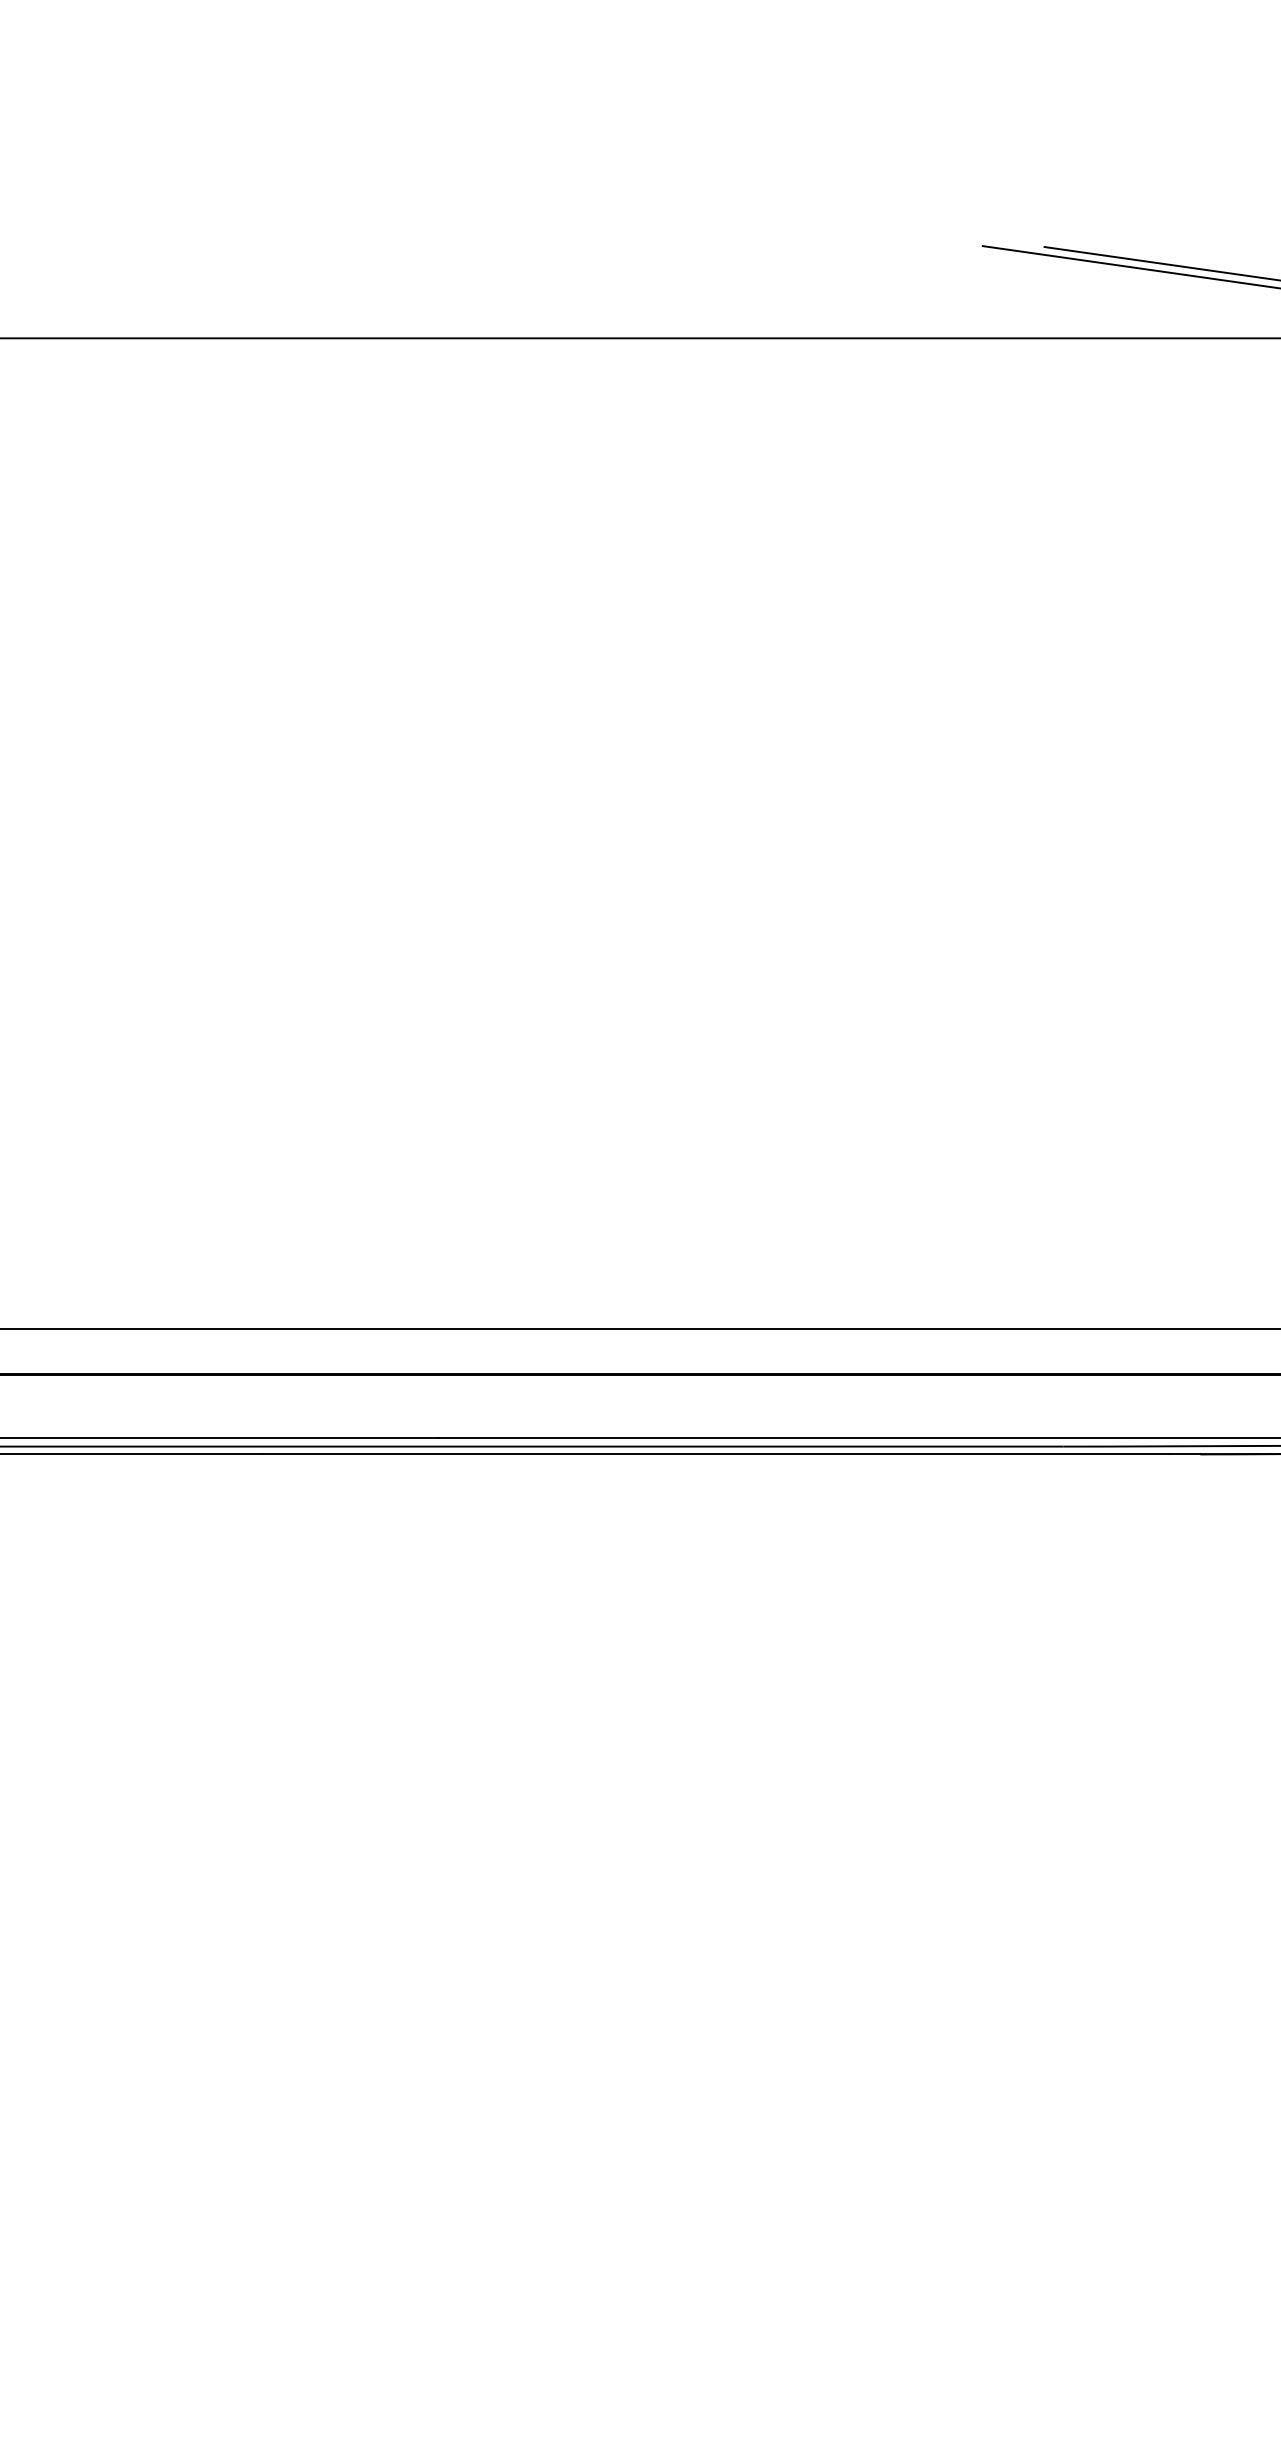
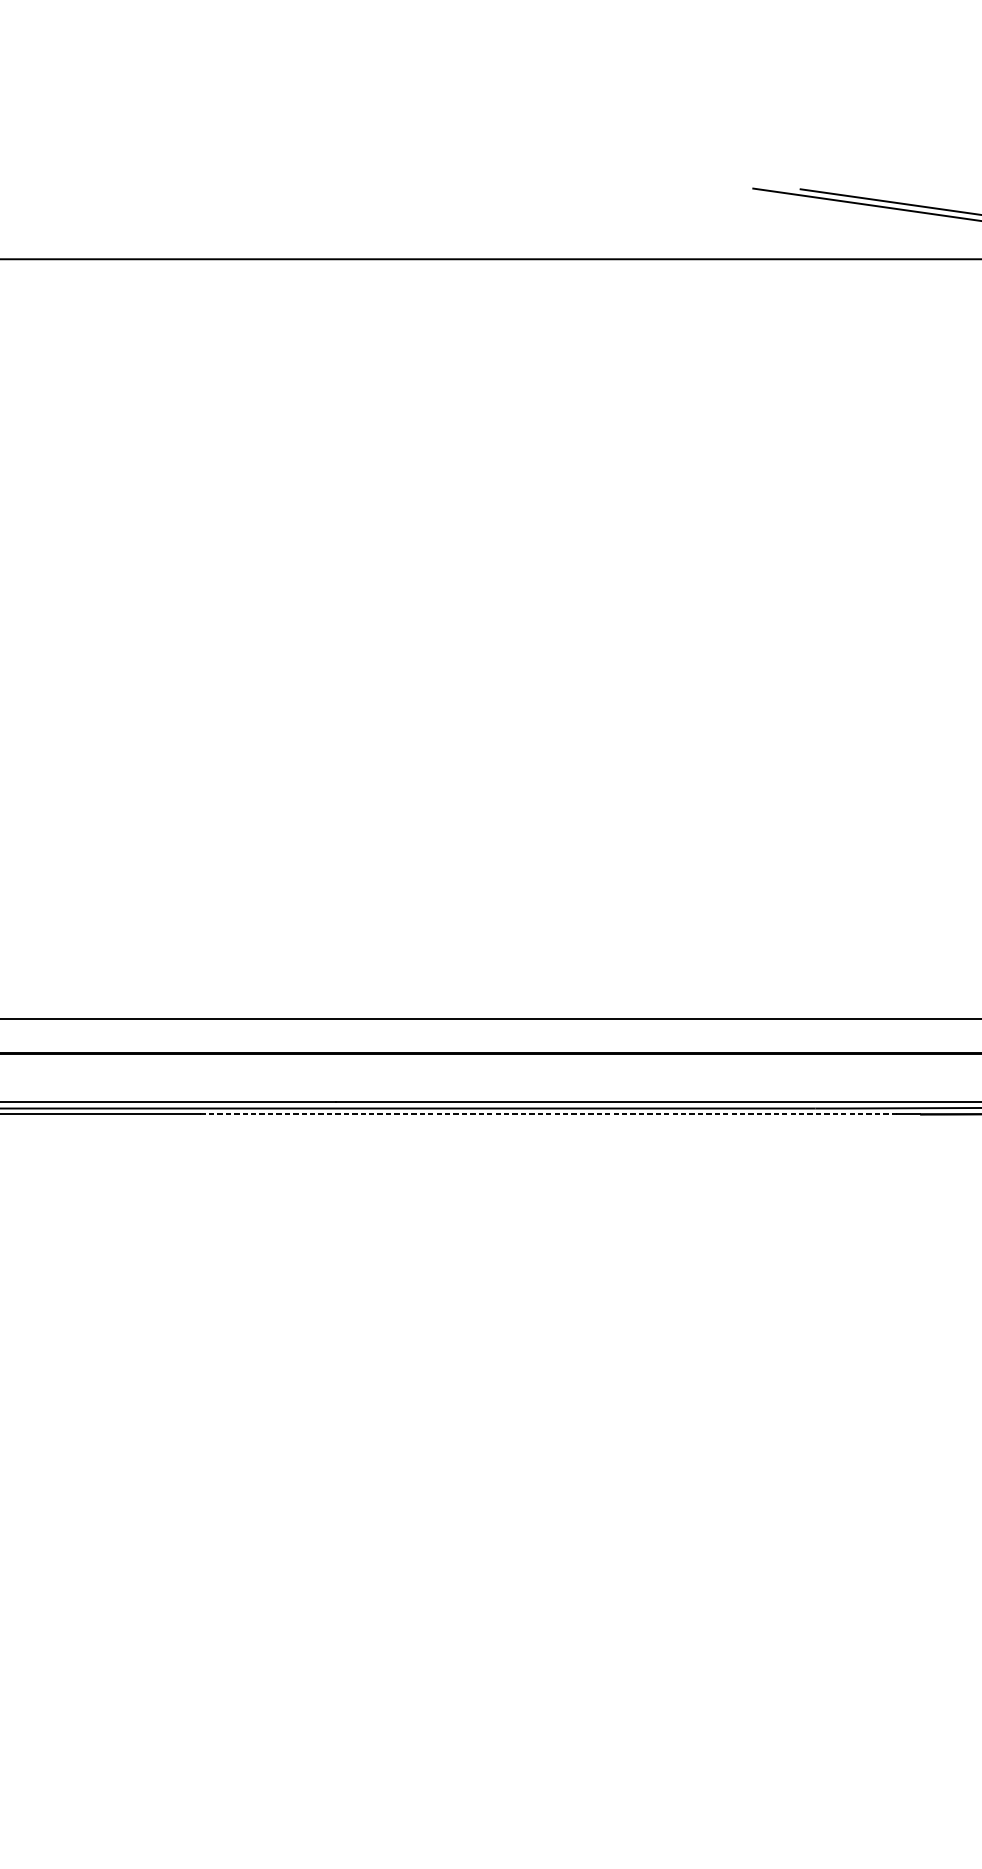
line: (716, 1454) -> (549, 1114), solid -> dashed

